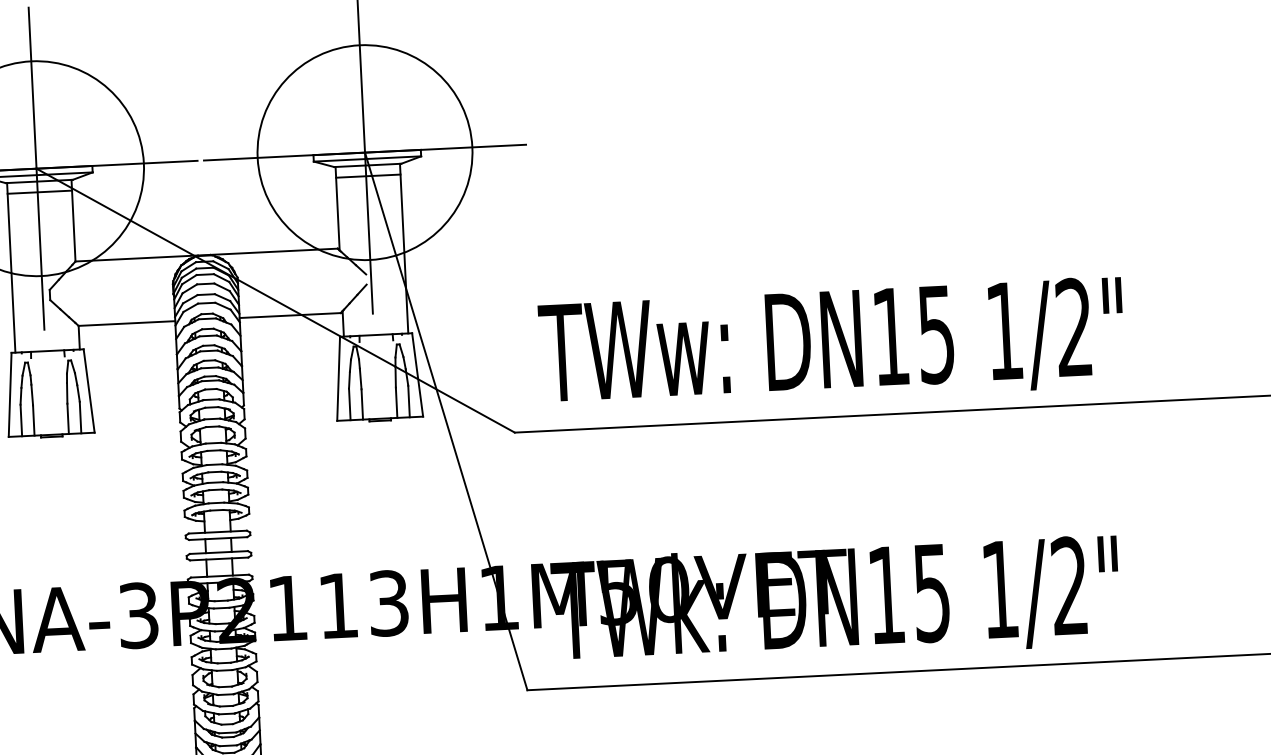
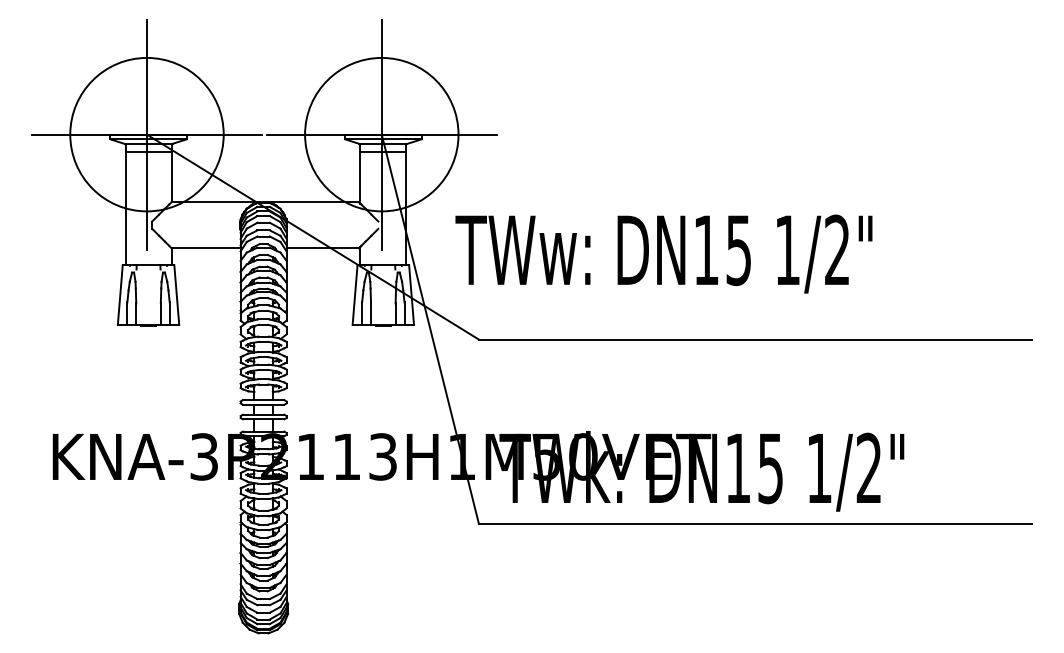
text: (831, 344) -> (663, 253), moved

